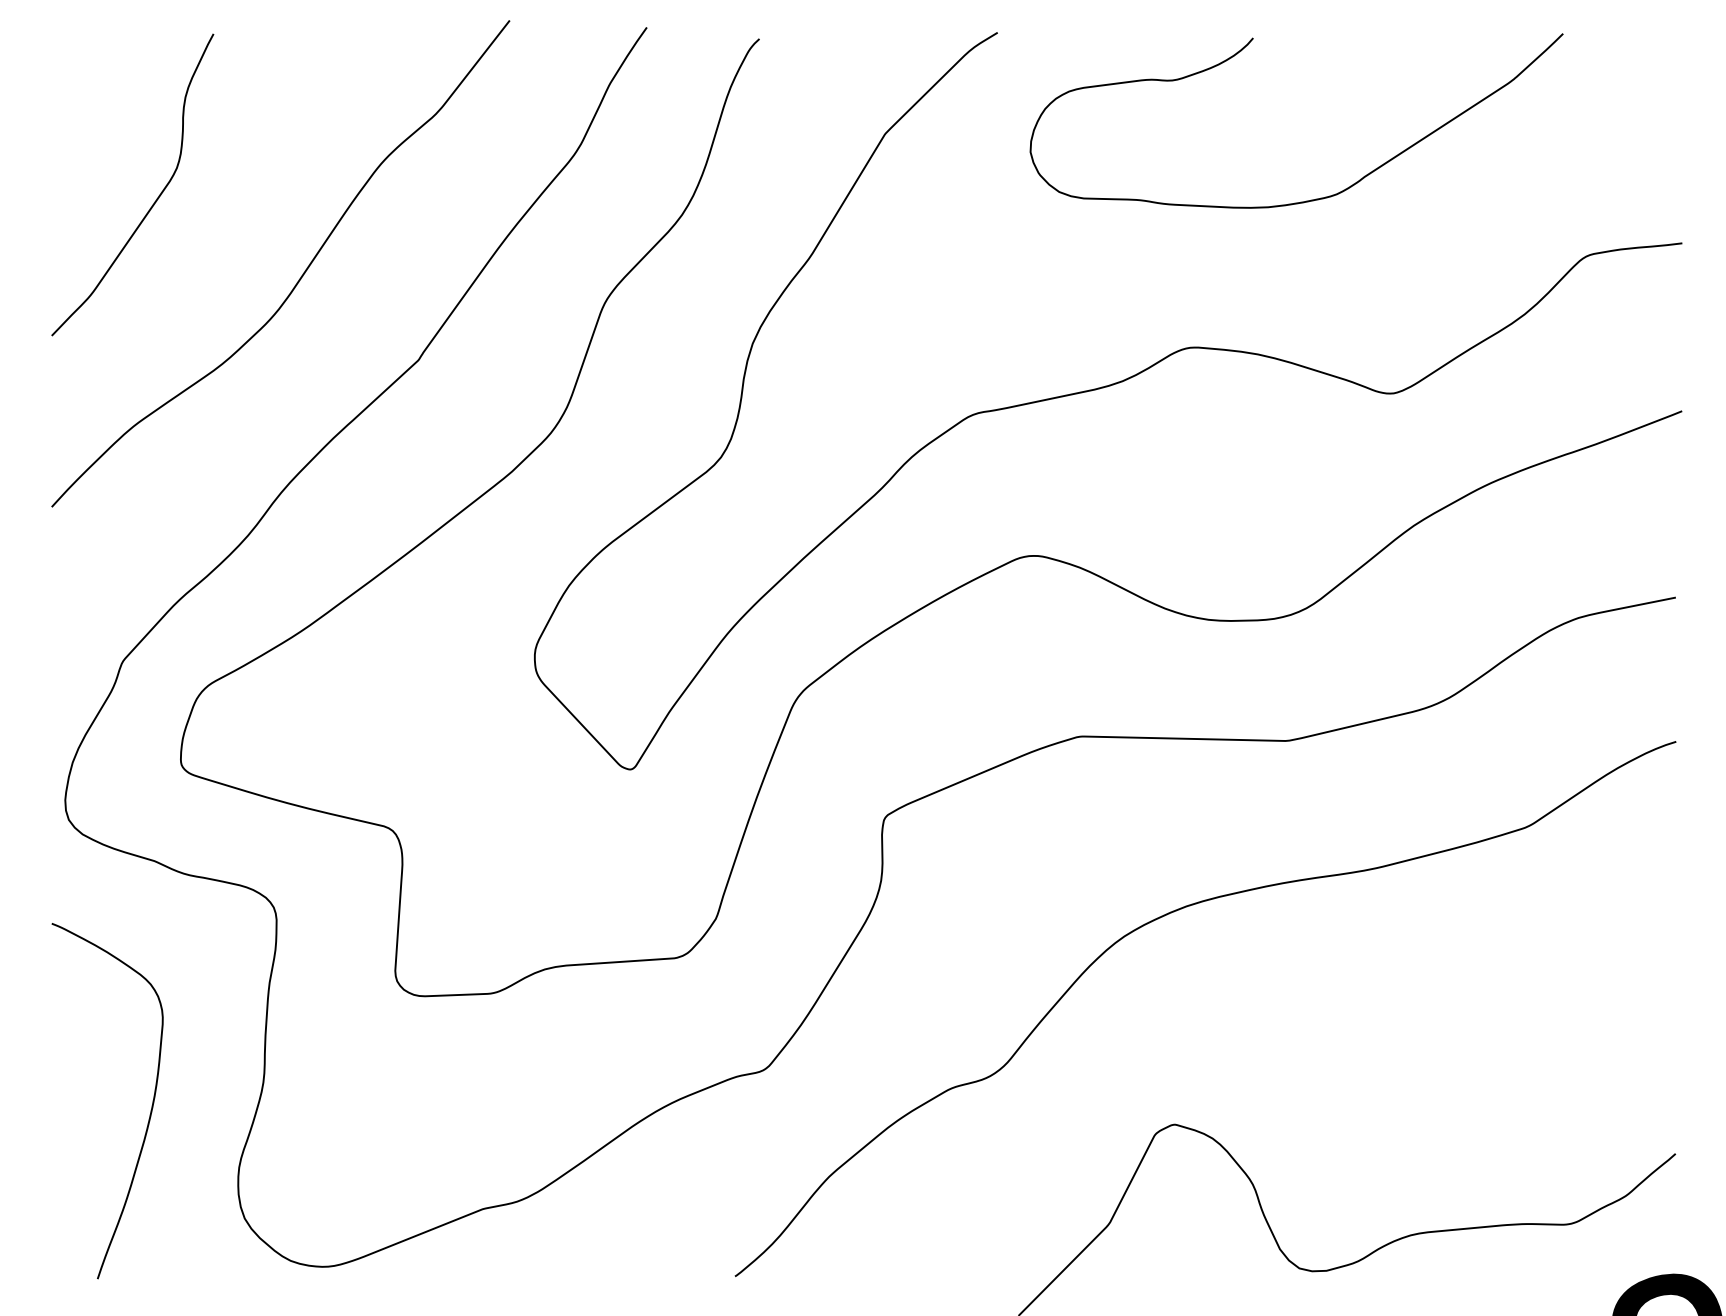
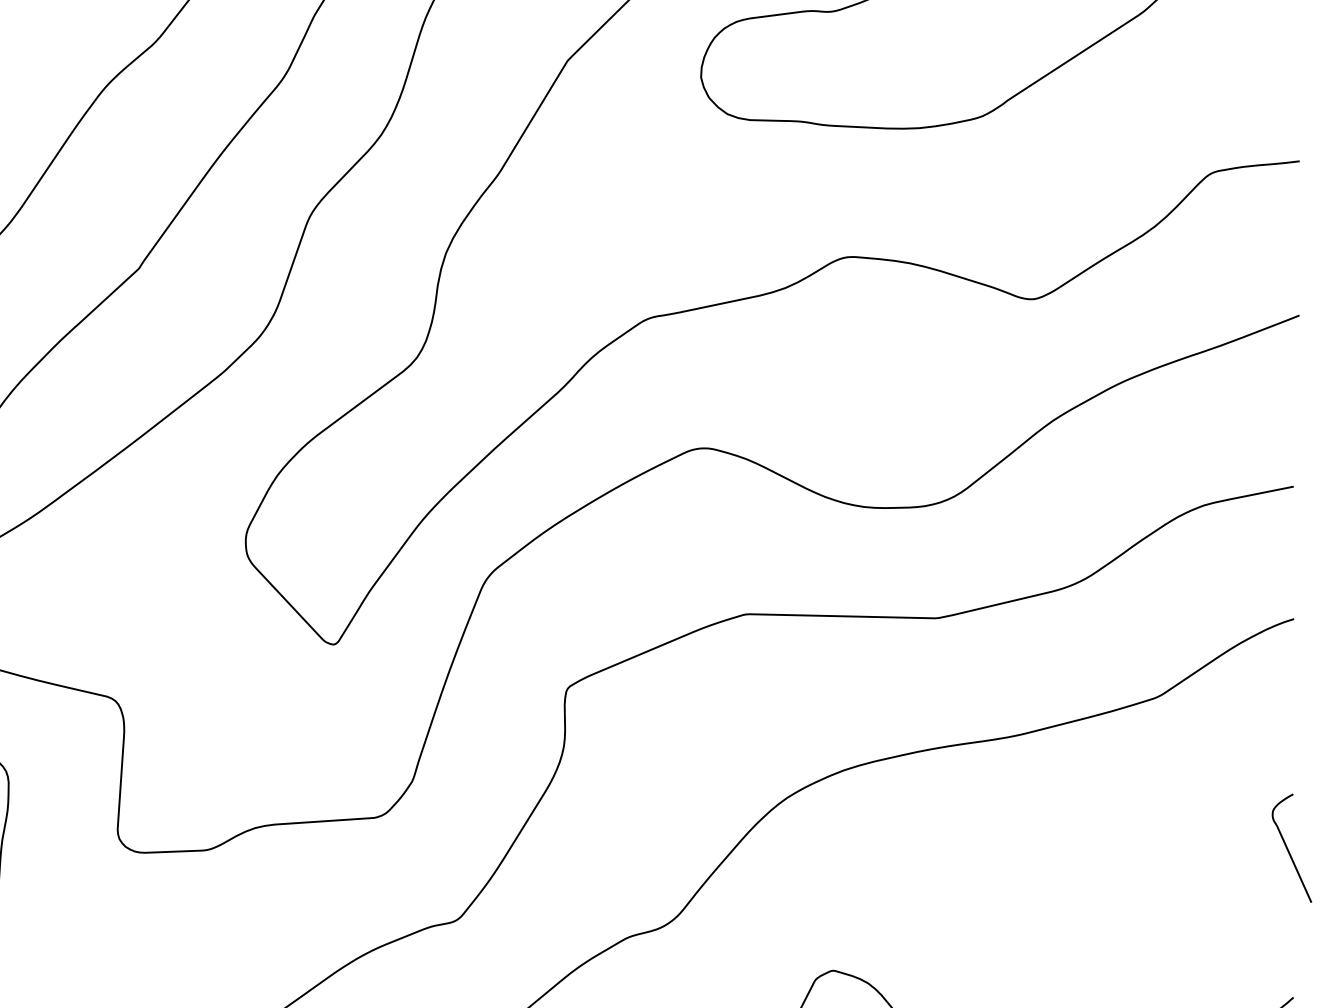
curve: (1670, 992) -> (1288, 849), added

